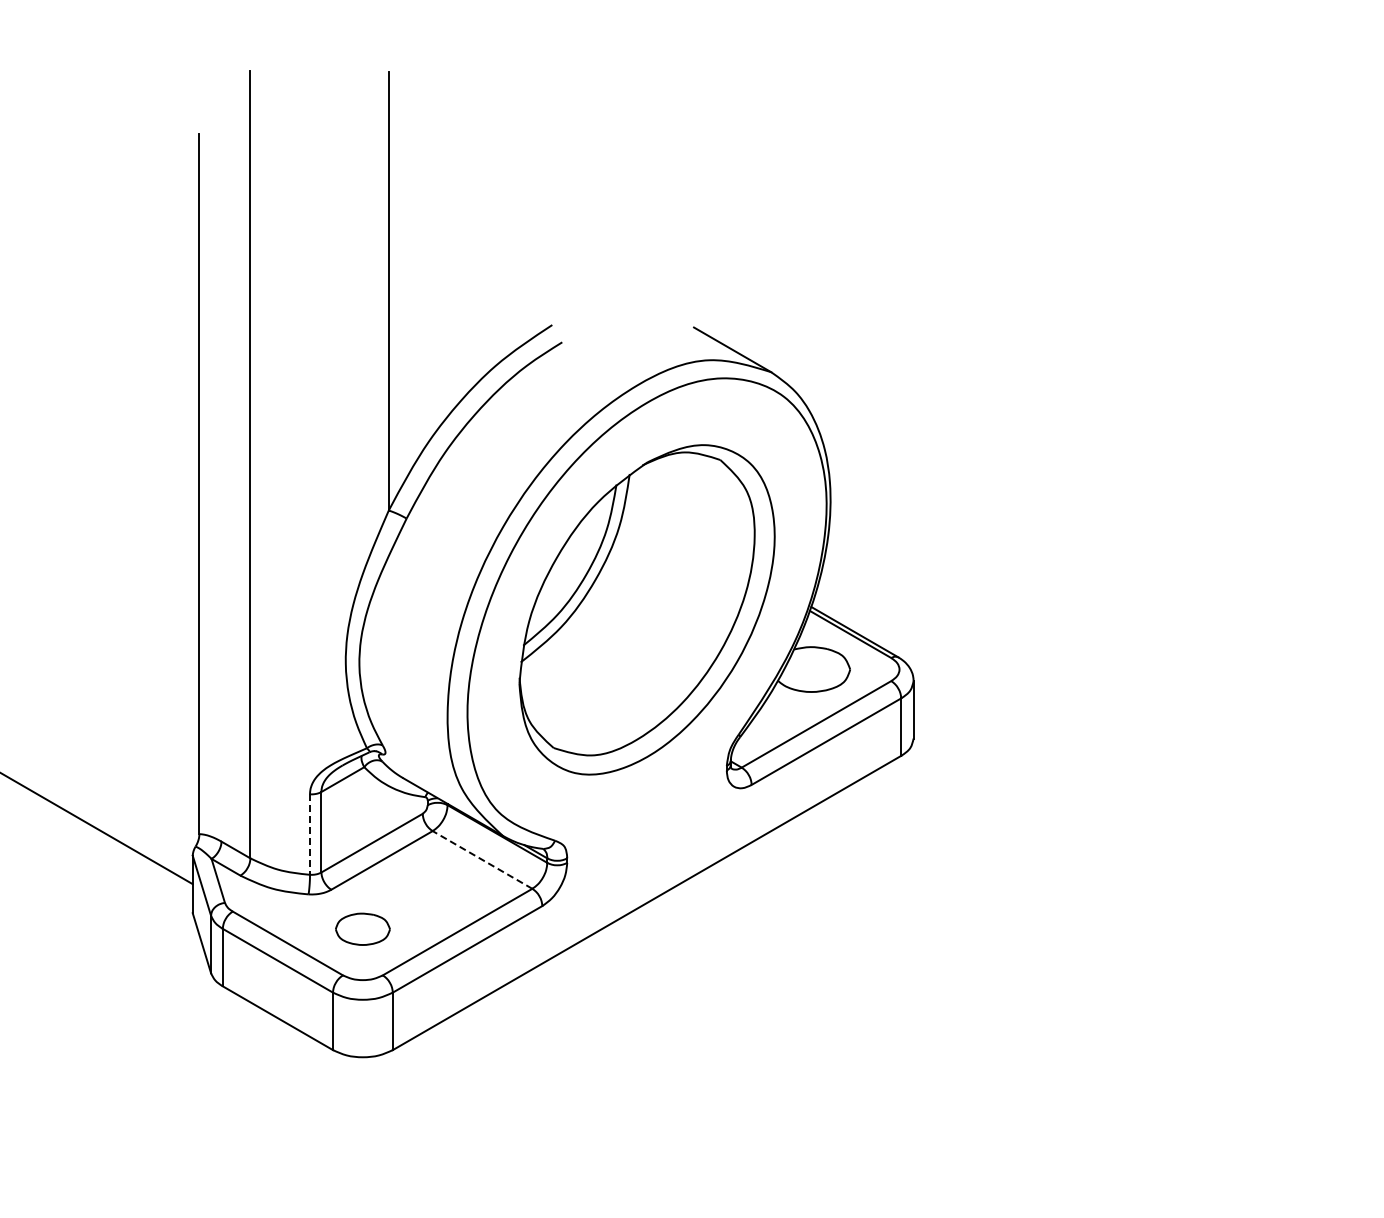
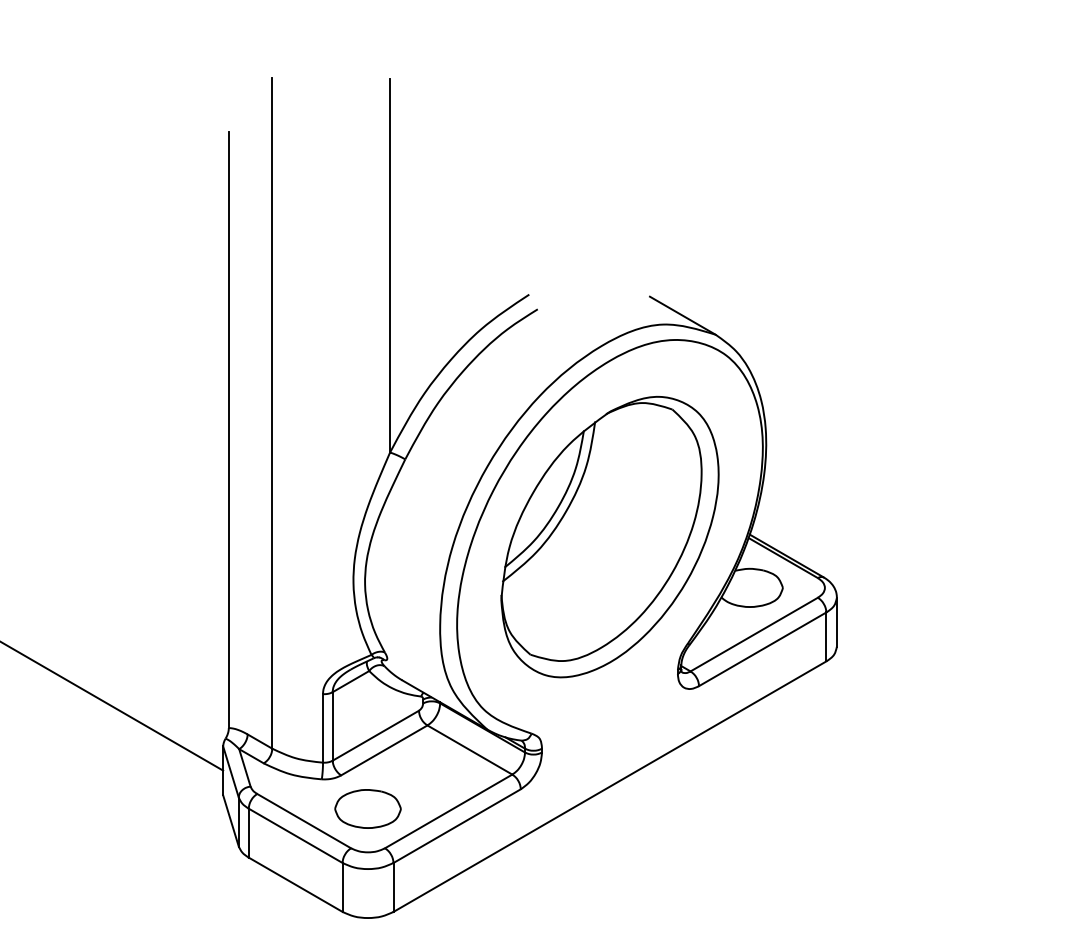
line: (310, 835) -> (323, 729), dashed -> solid
line: (482, 859) -> (469, 749), dashed -> solid
part: (362, 929) -> (367, 809), size x1.43

